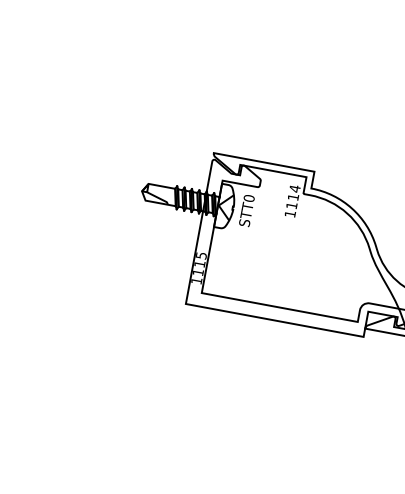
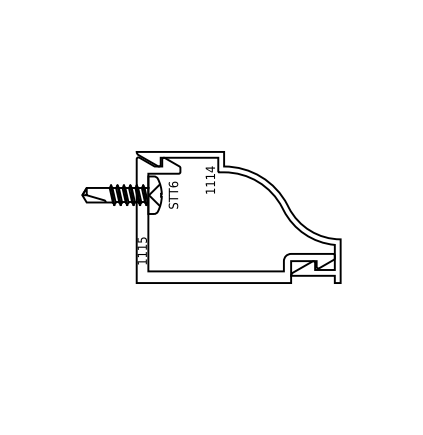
text: (248, 198) -> (172, 184), STT0 -> STT6

